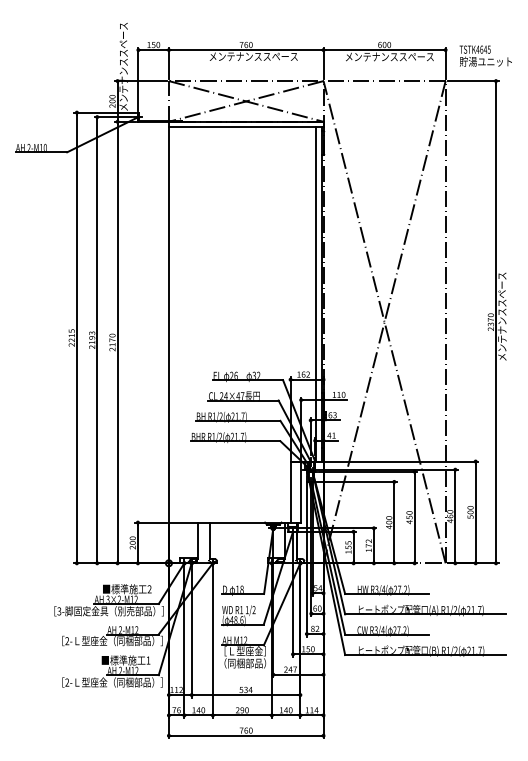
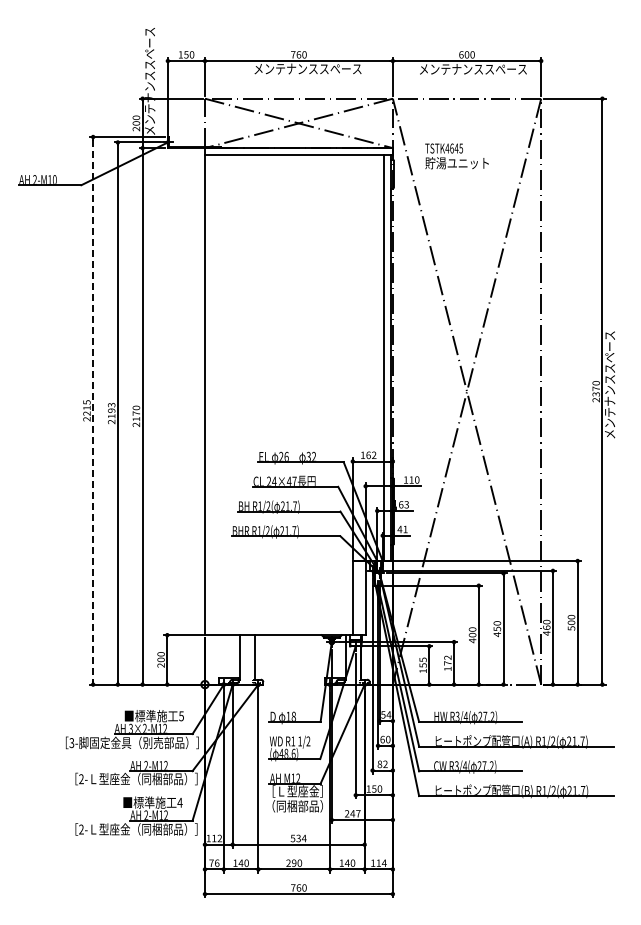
text: (485, 56) -> (456, 156), moved
line: (77, 338) -> (93, 411), solid -> dashed
text: (149, 589) -> (181, 716), 2 -> 5
text: (147, 660) -> (179, 802), 1 -> 4

